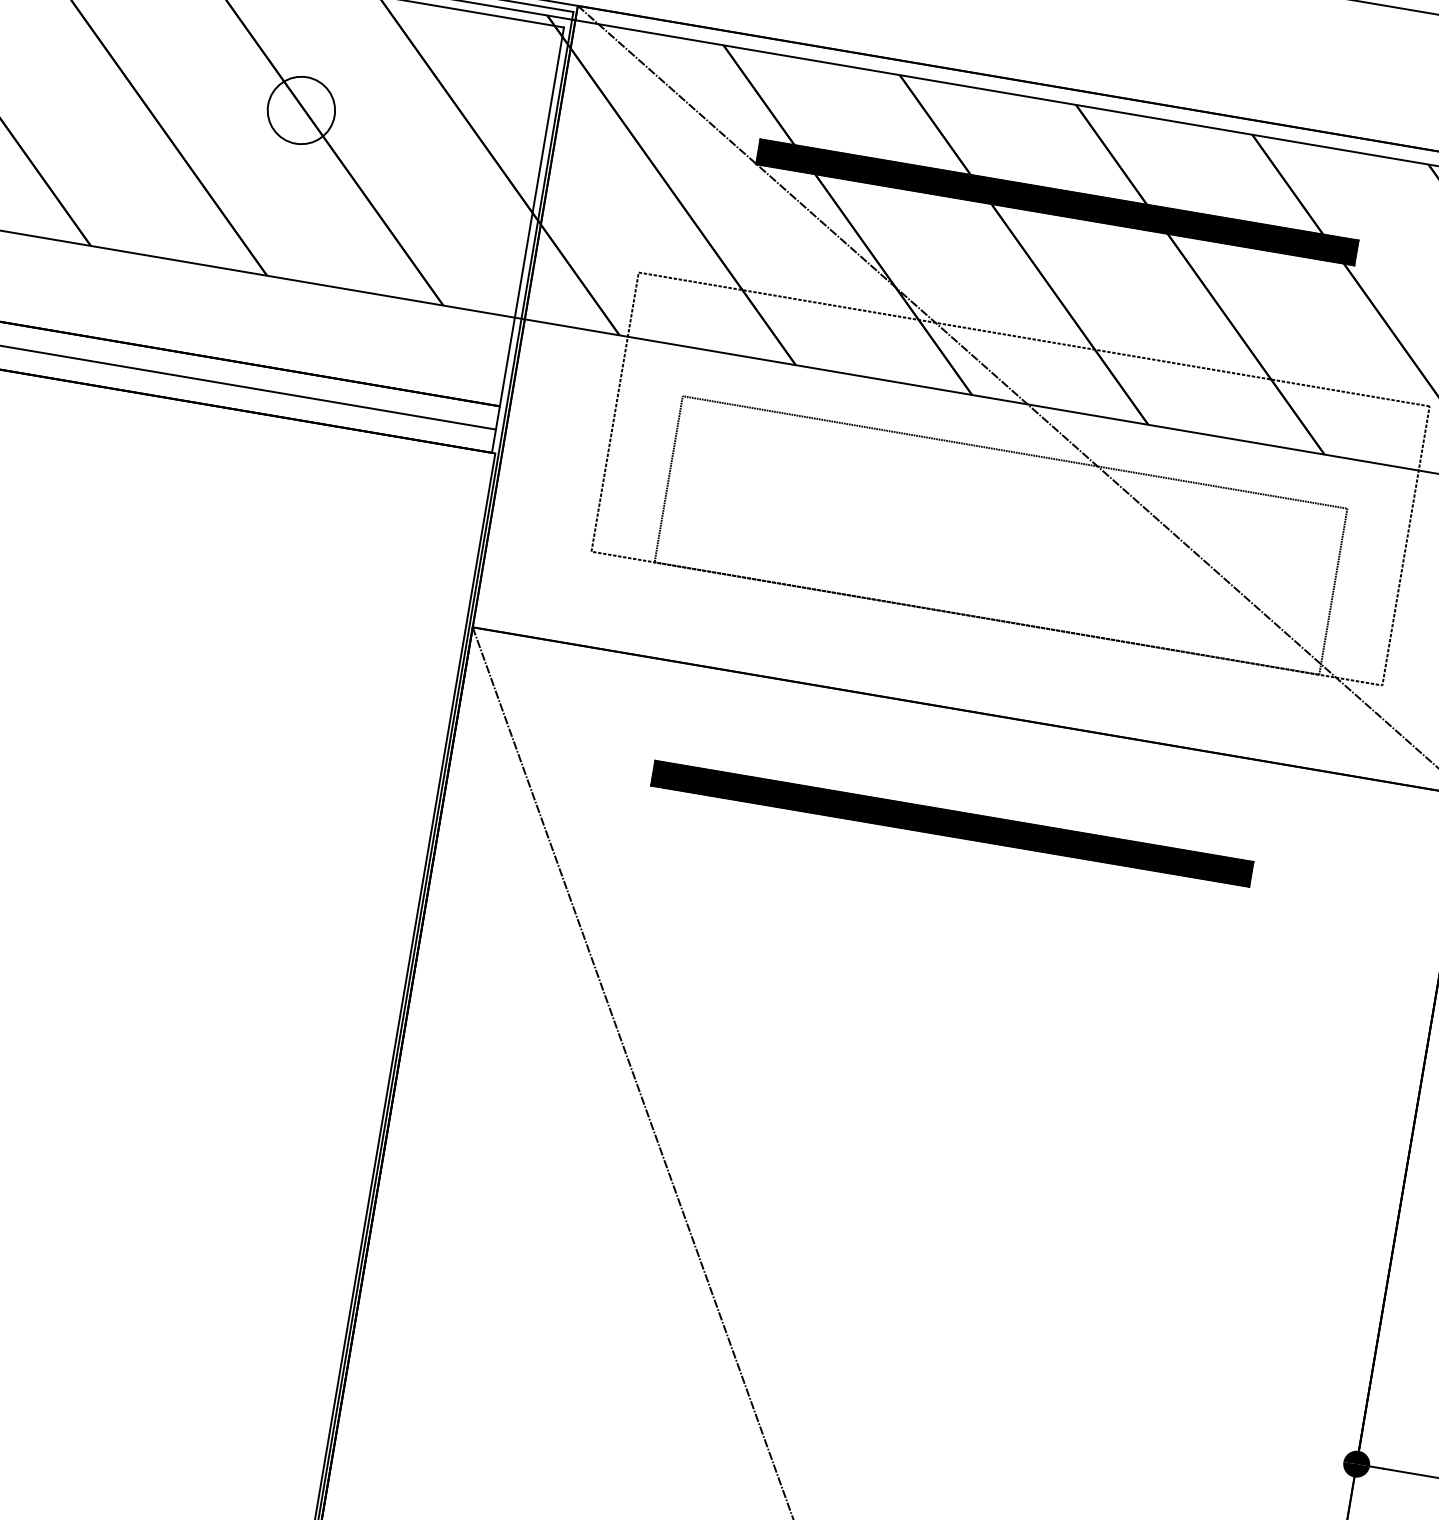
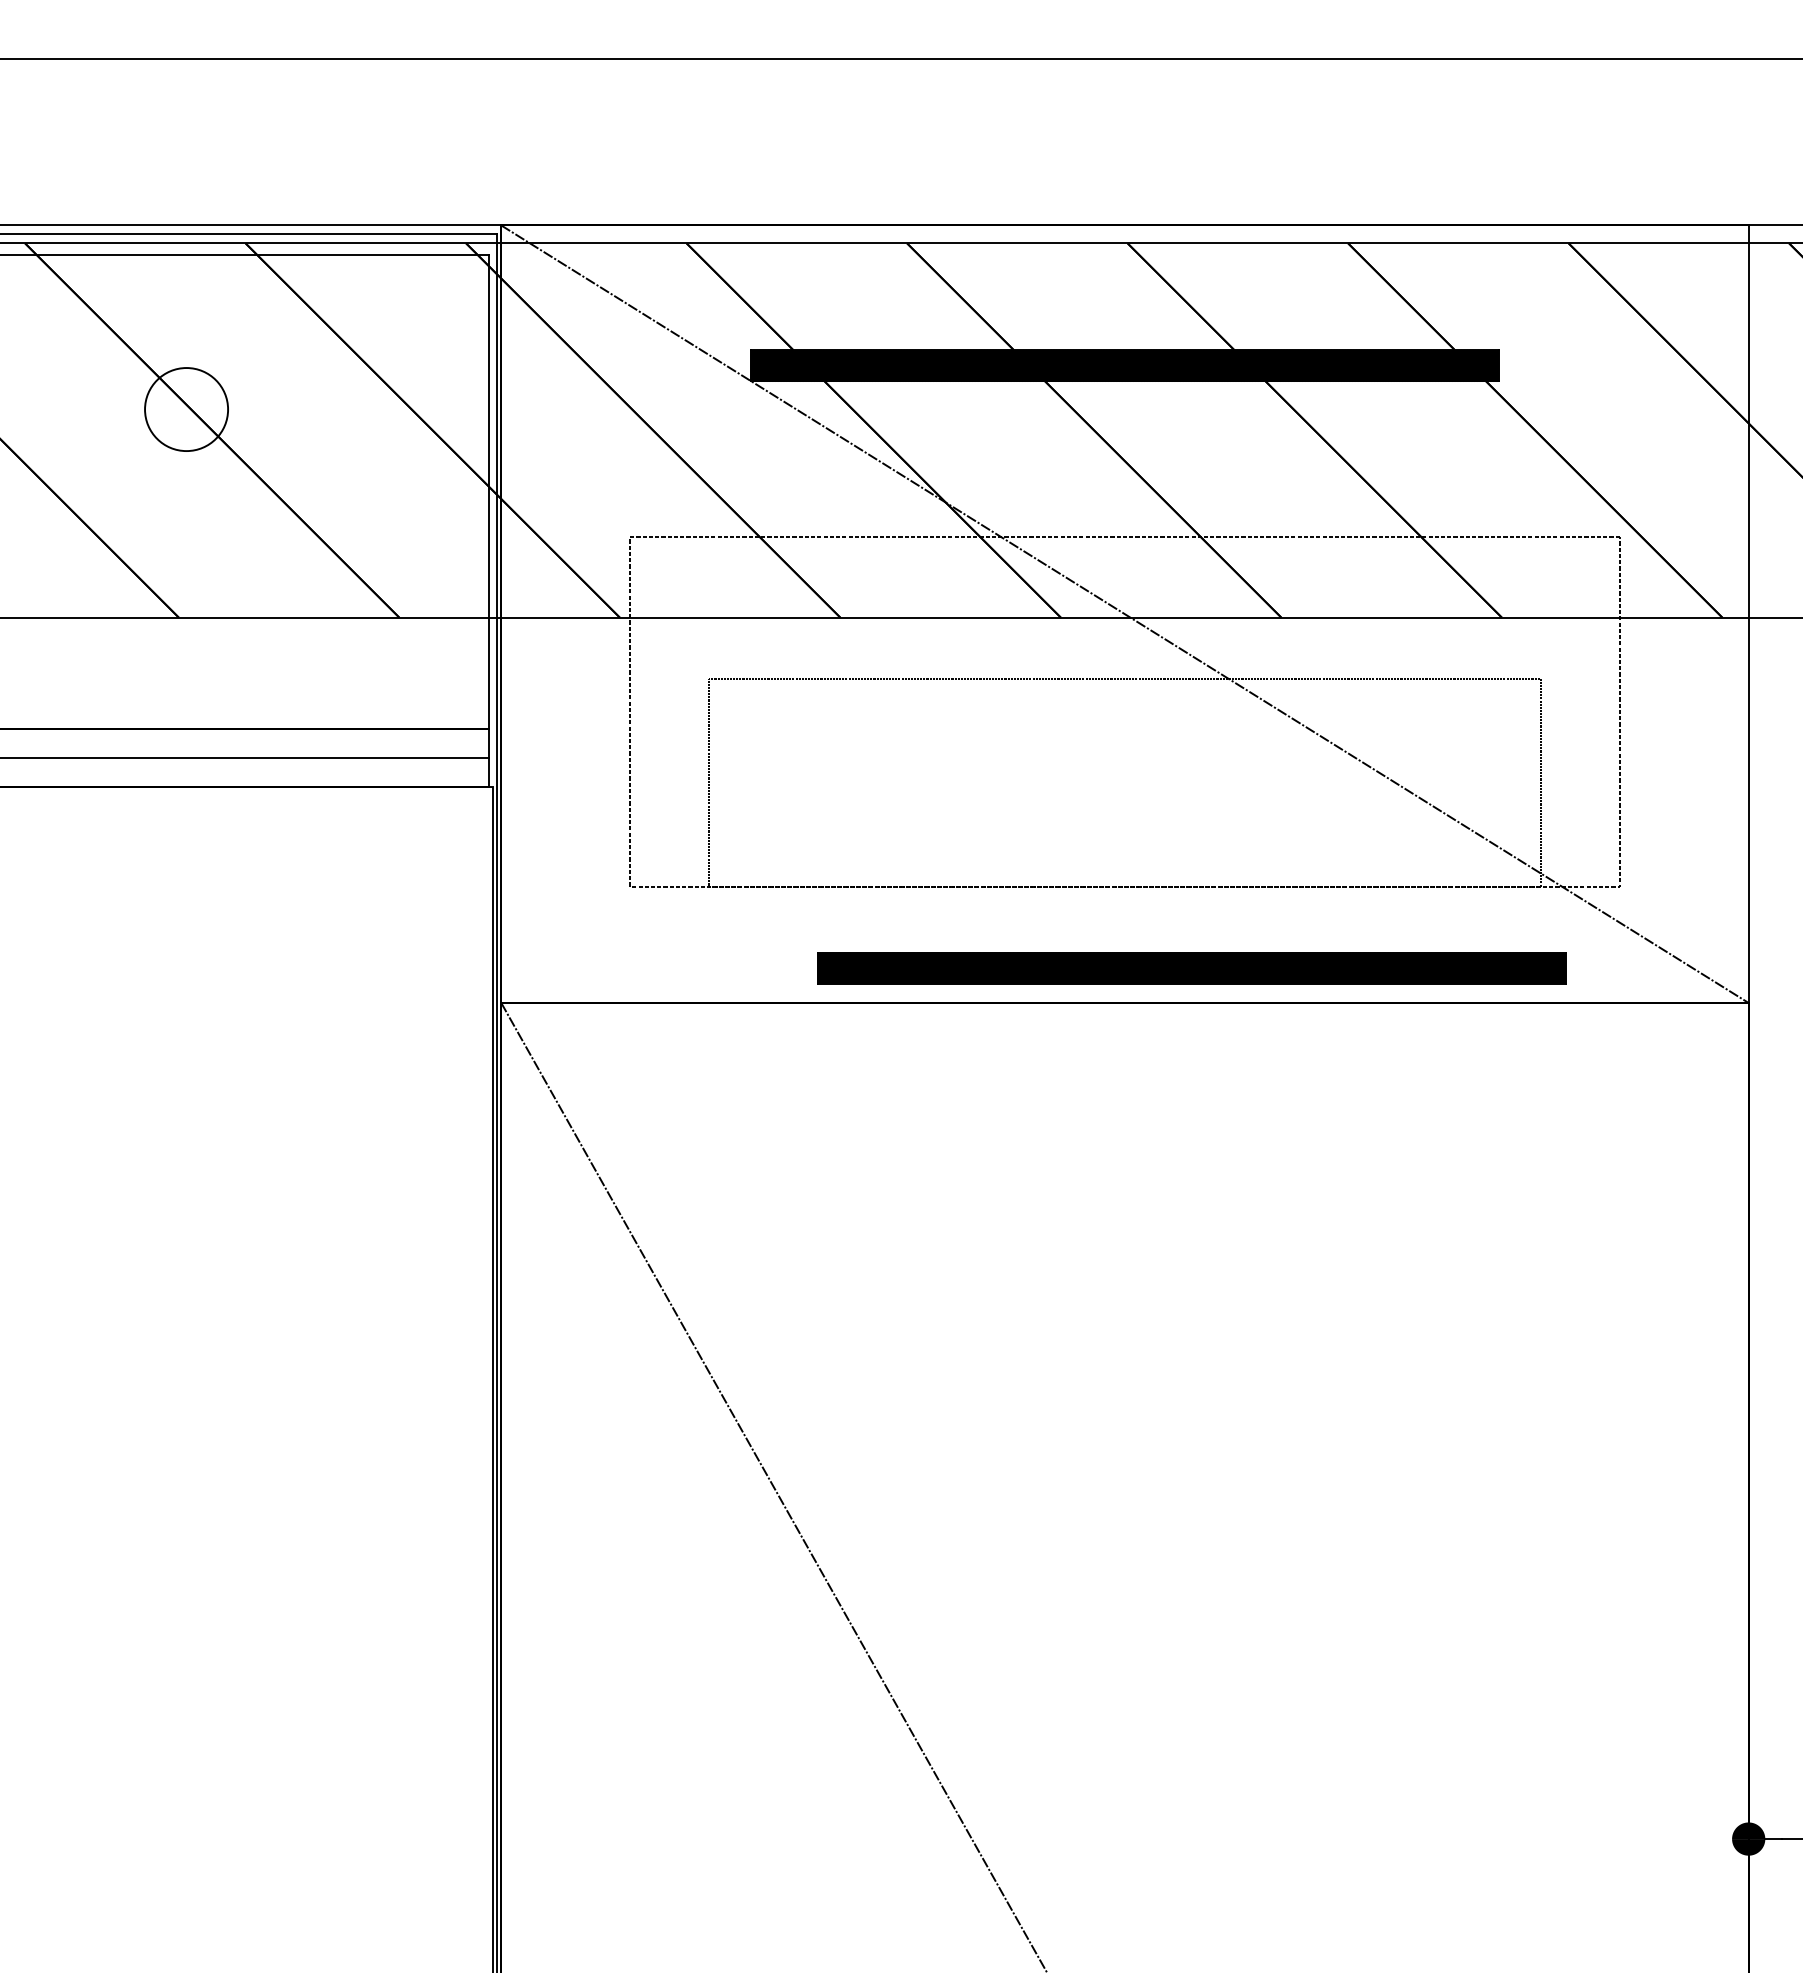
part: (951, 823) -> (1191, 968), moved

